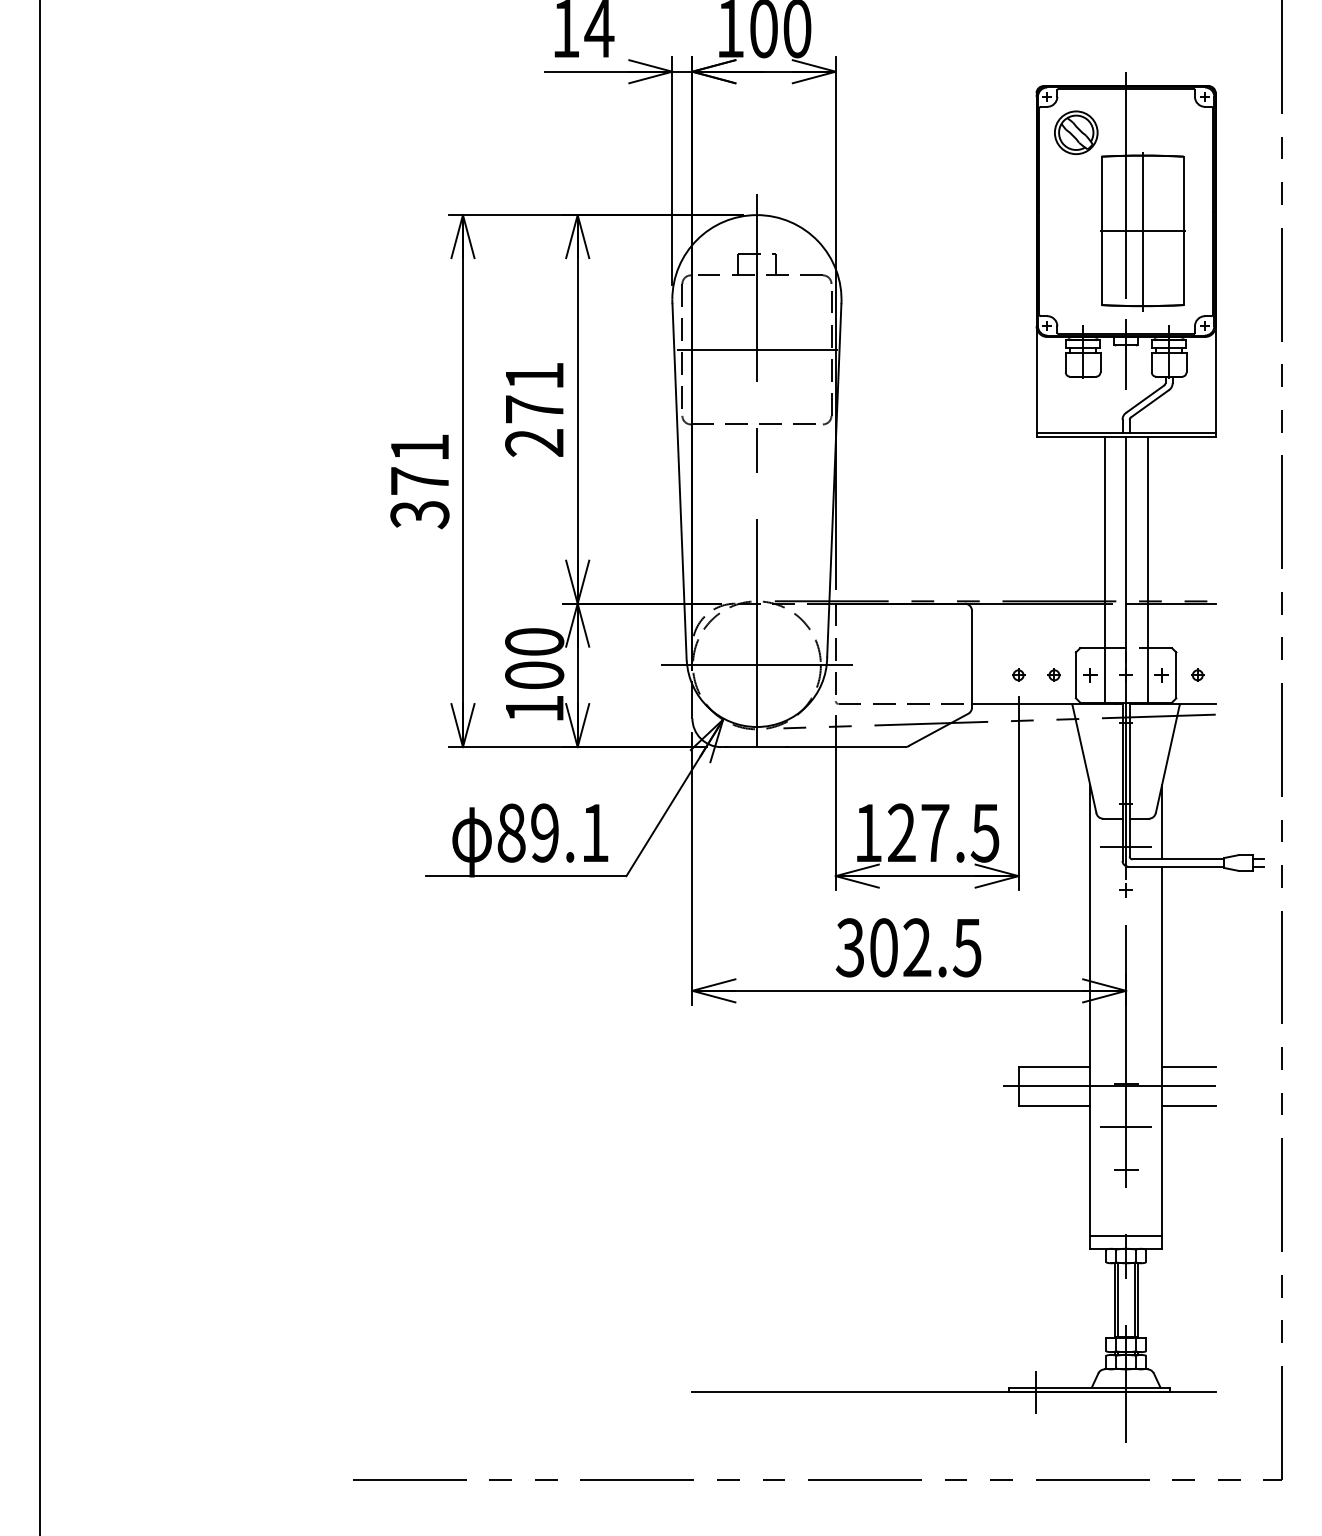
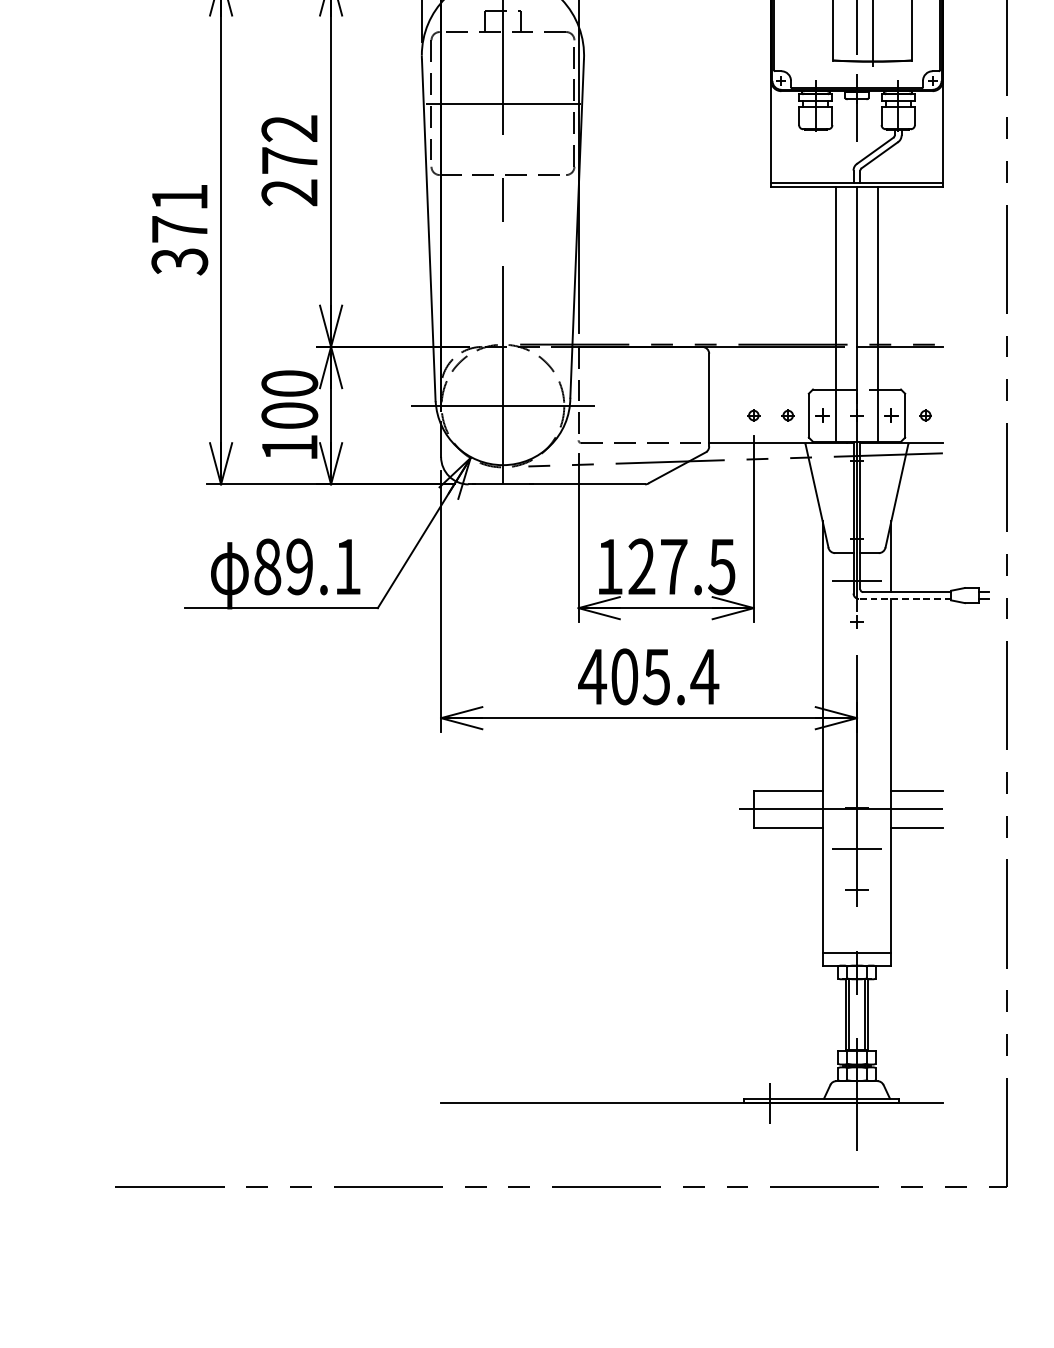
text: (534, 376) -> (289, 129), 271 -> 272
line: (1175, 866) -> (904, 598), solid -> dashed
text: (908, 947) -> (648, 676), 302.5 -> 405.4

